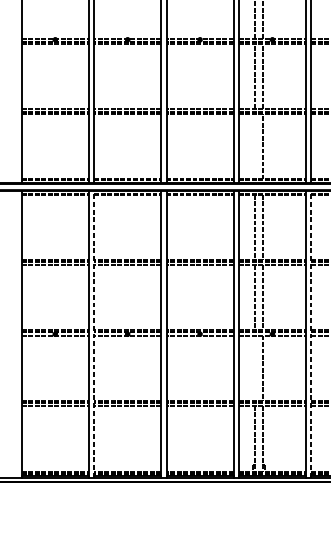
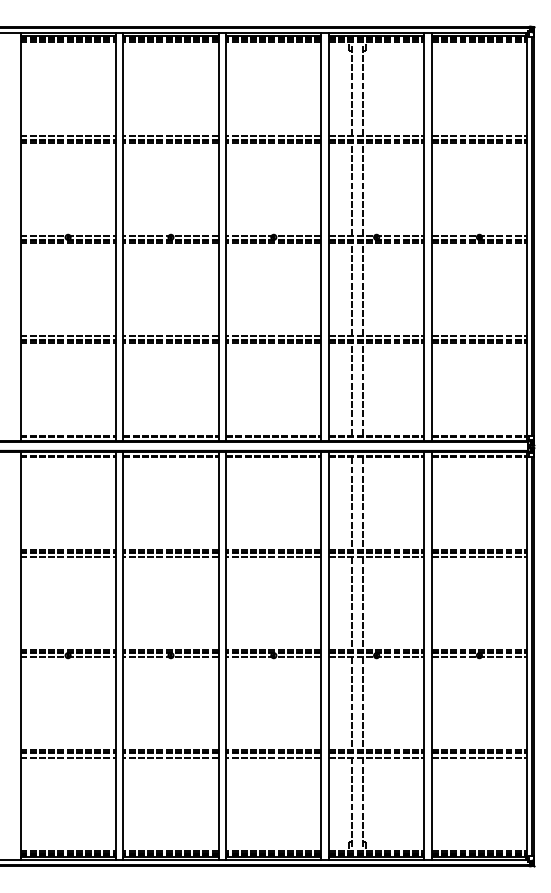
line: (254, 146) -> (351, 388), added
line: (94, 334) -> (123, 655), dashed -> solid
line: (311, 334) -> (431, 655), dashed -> solid
line: (254, 367) -> (351, 703), added

